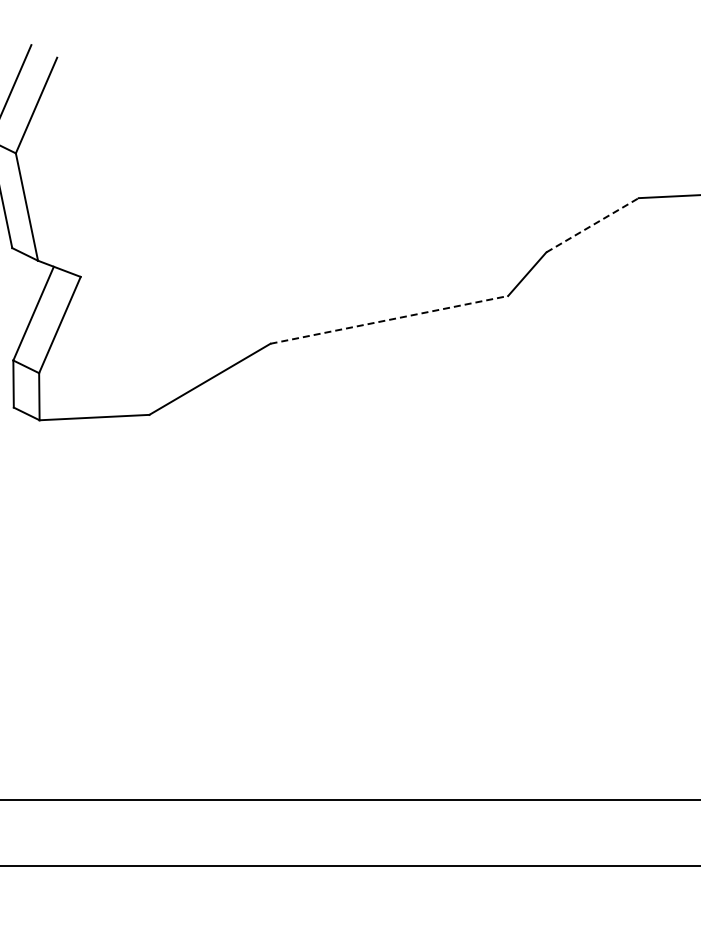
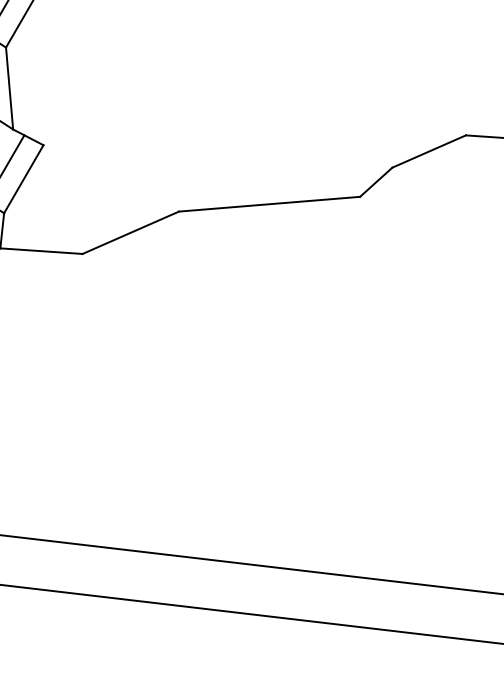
line: (592, 225) -> (429, 151), dashed -> solid
line: (389, 319) -> (269, 203), dashed -> solid

